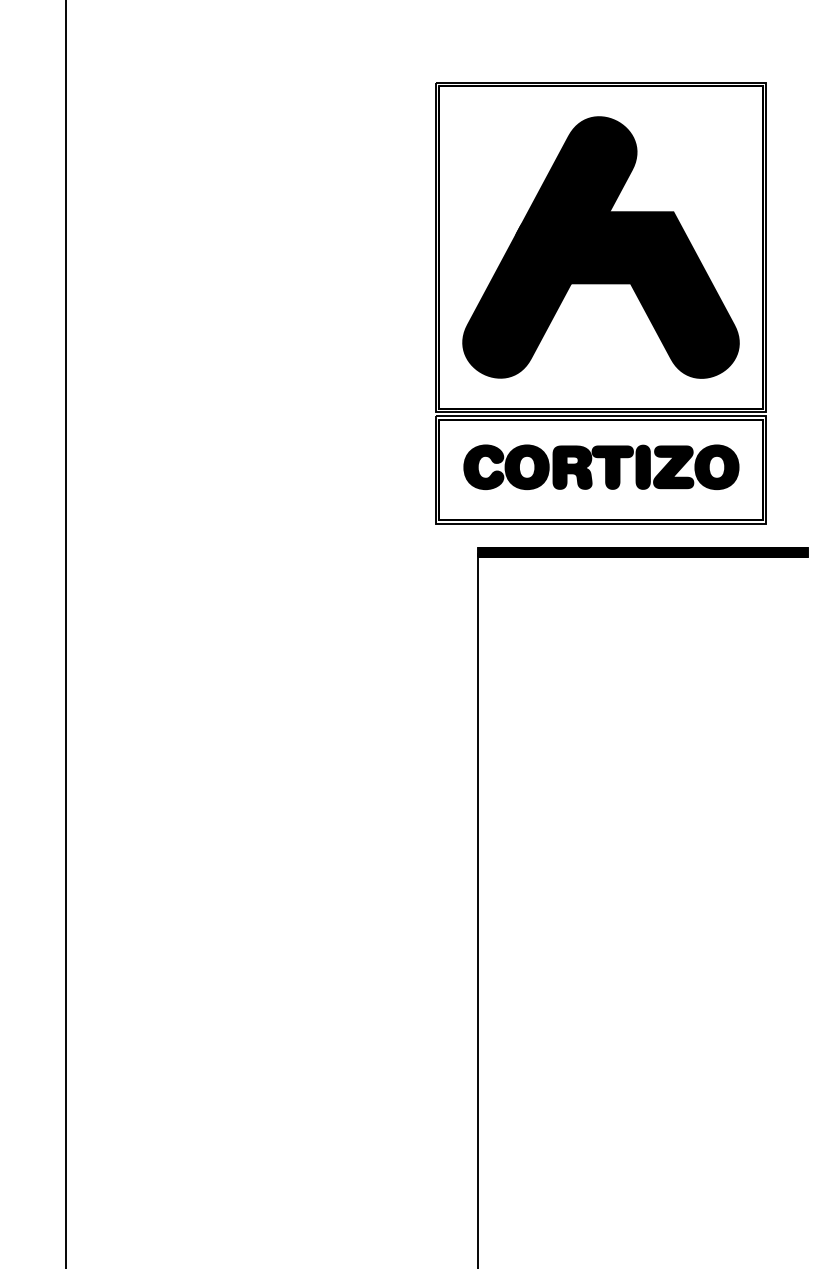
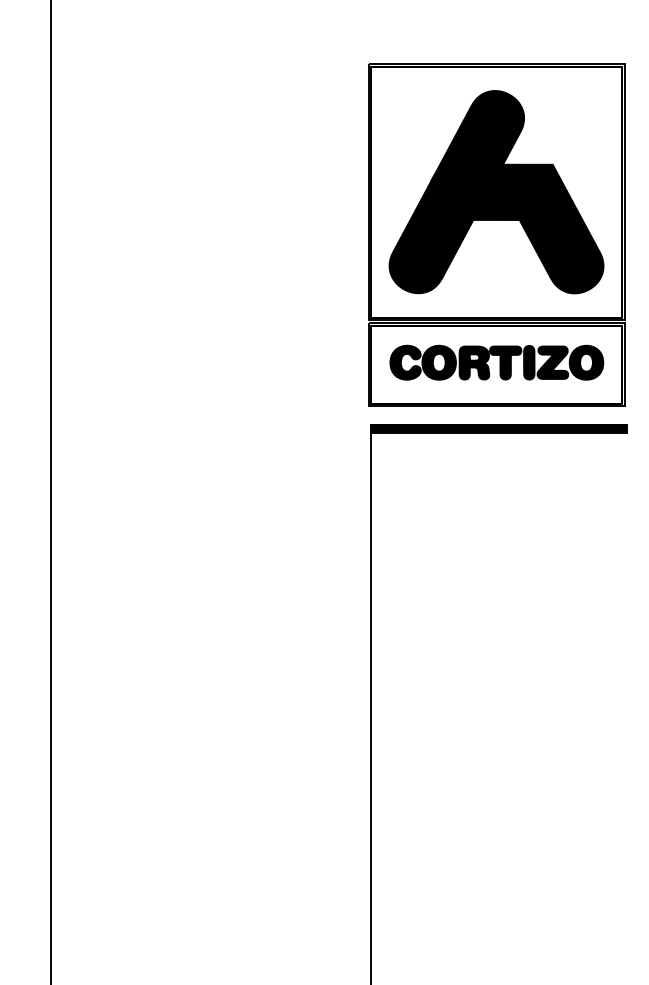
part: (600, 302) -> (496, 234), moved

